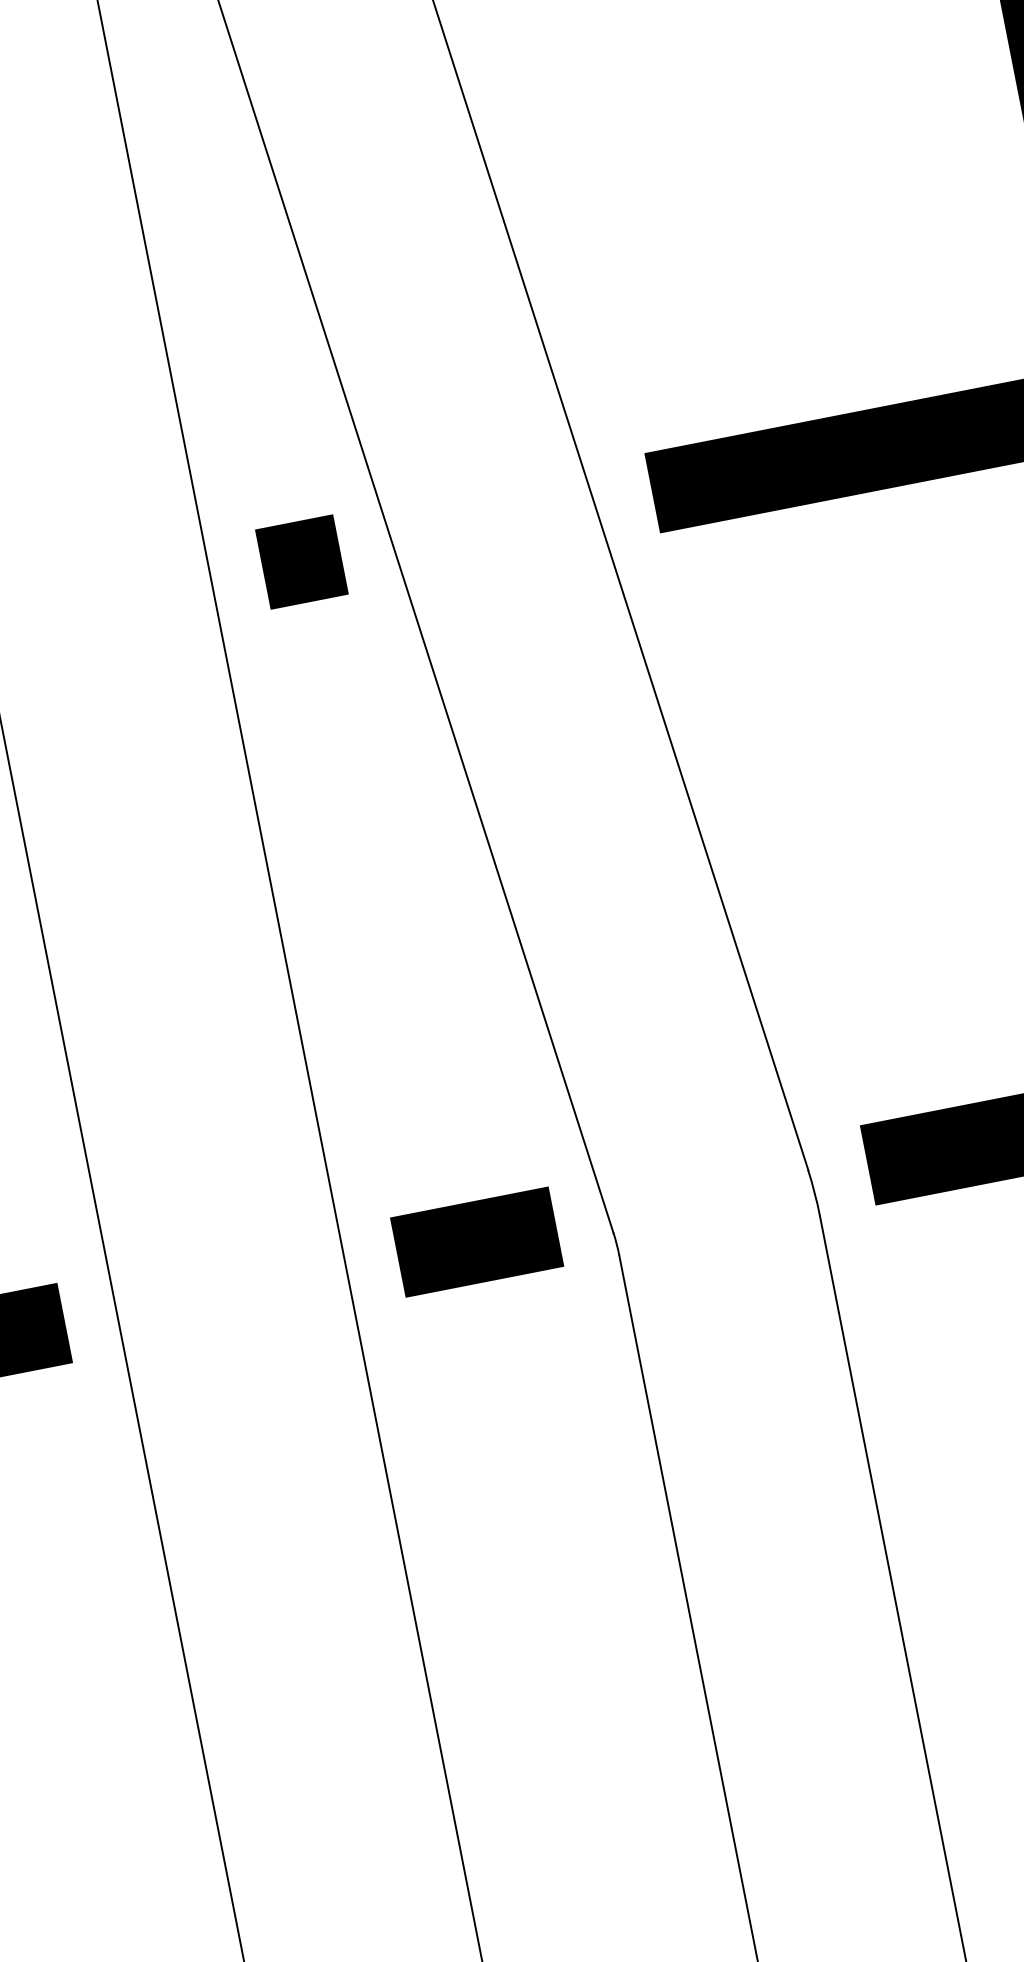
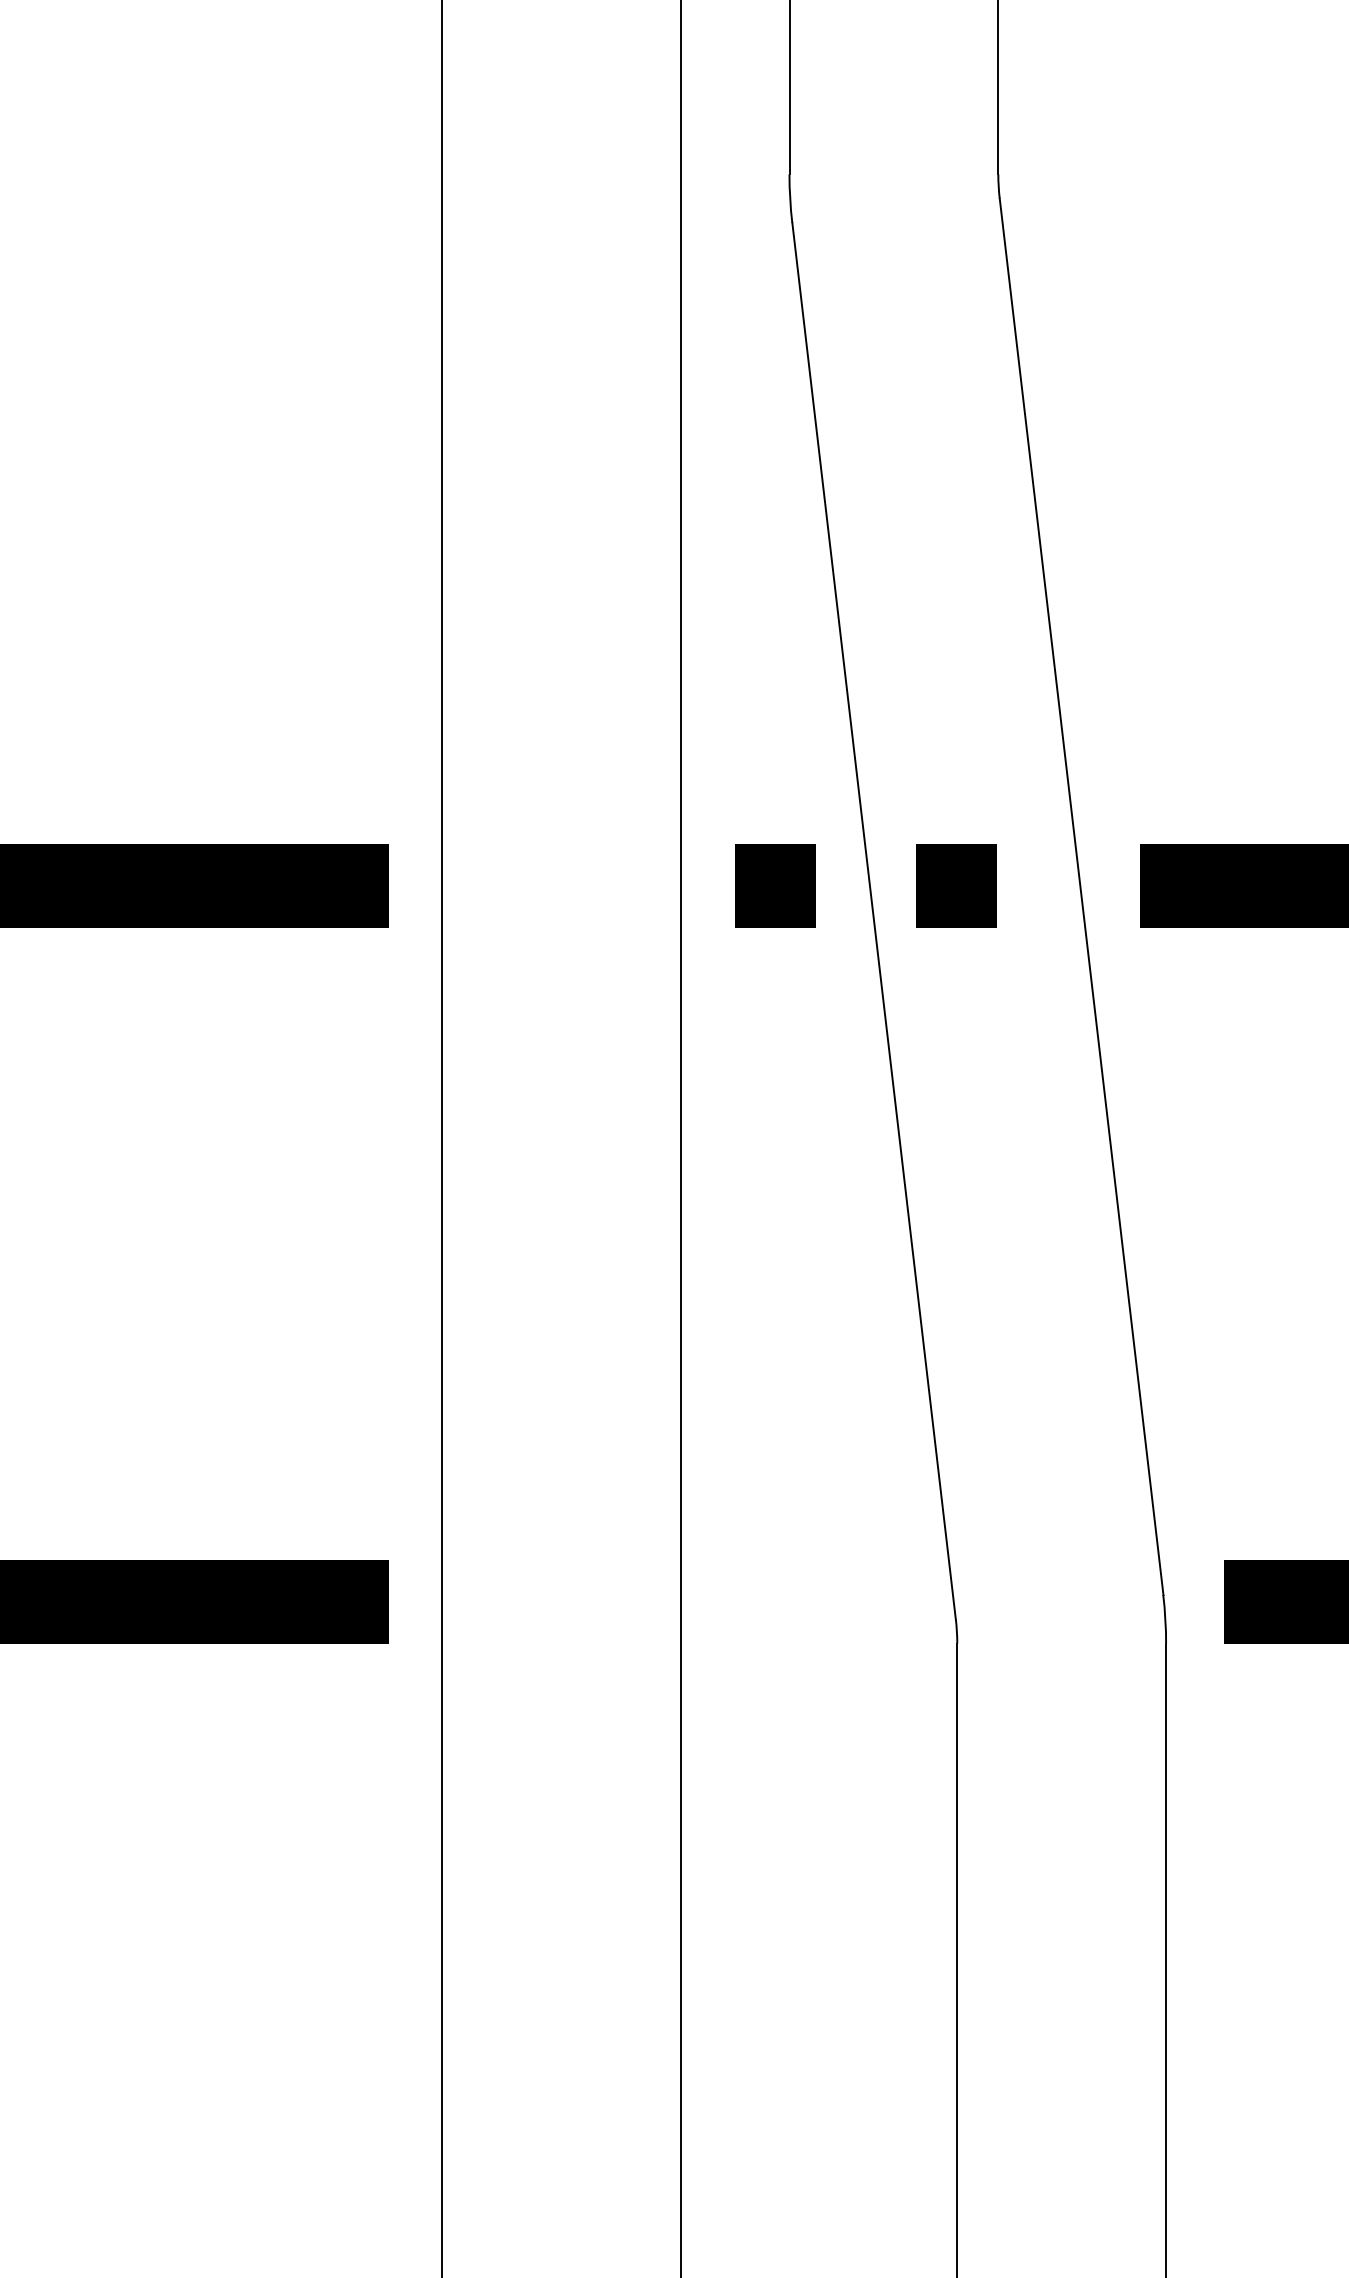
line: (475, 527) -> (956, 885), added
line: (477, 1241) -> (817, 1601), removed

